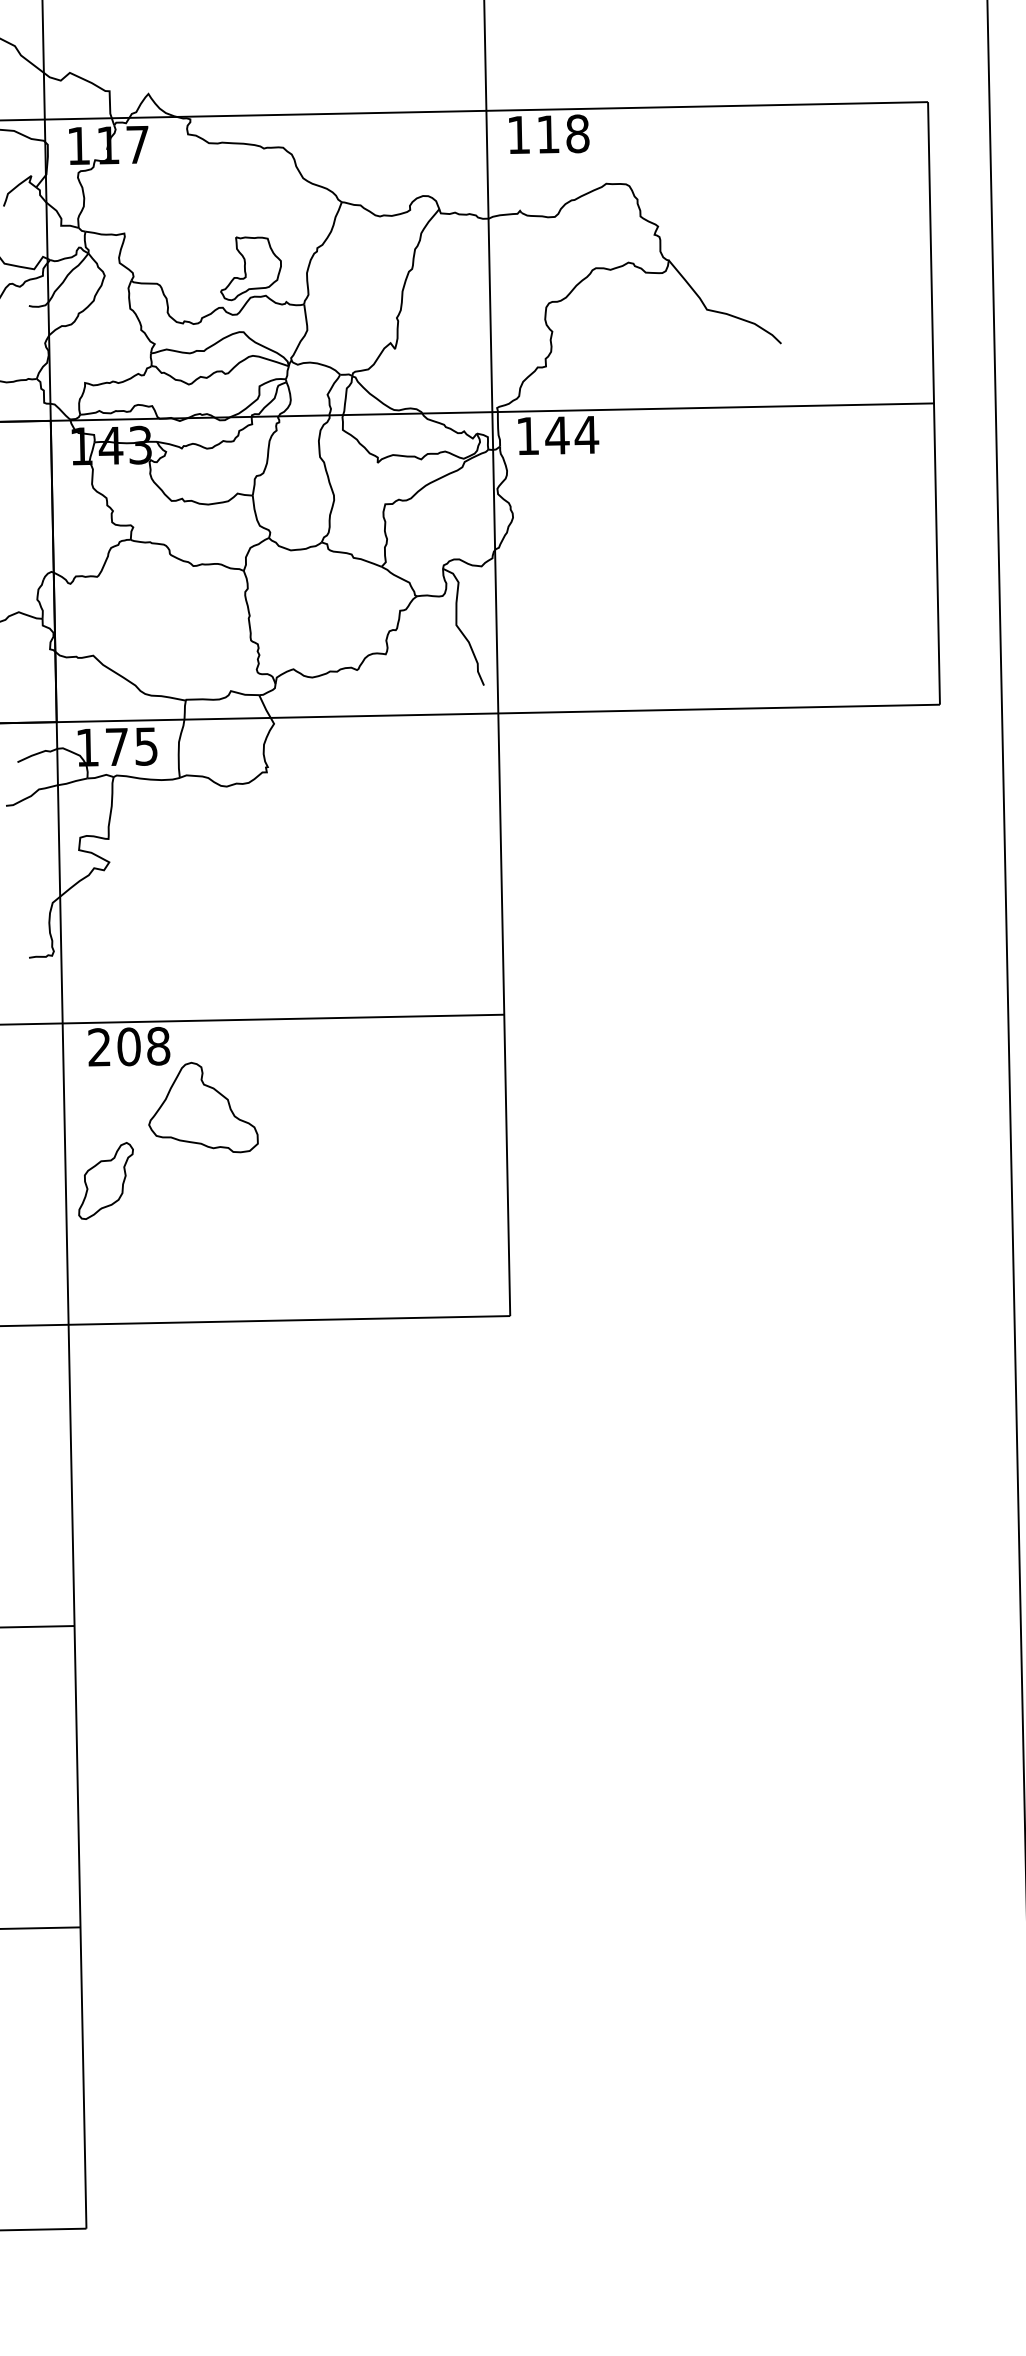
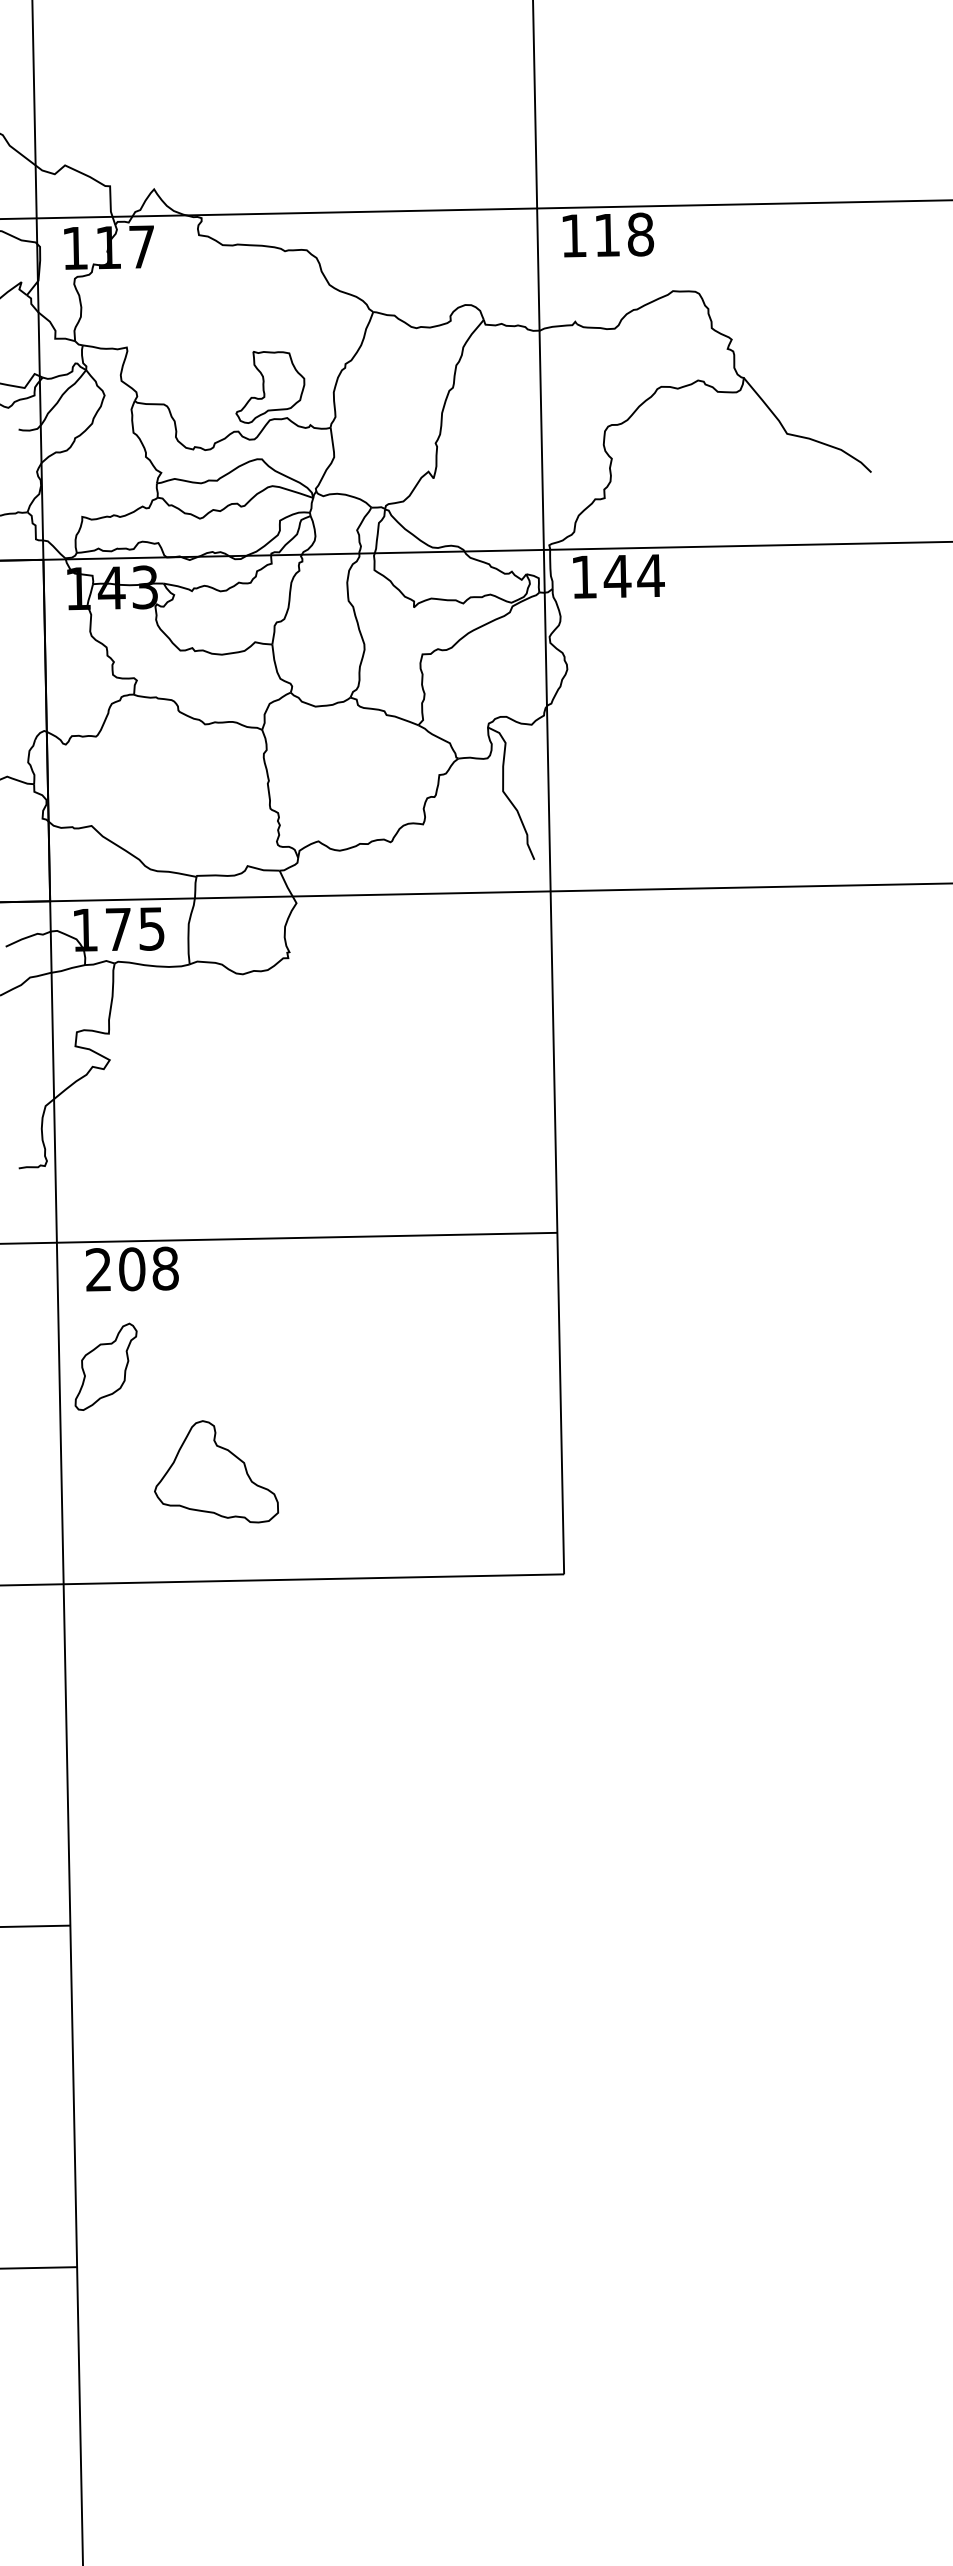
part: (203, 1107) -> (216, 1471), moved
part: (105, 1180) -> (105, 1366), moved

